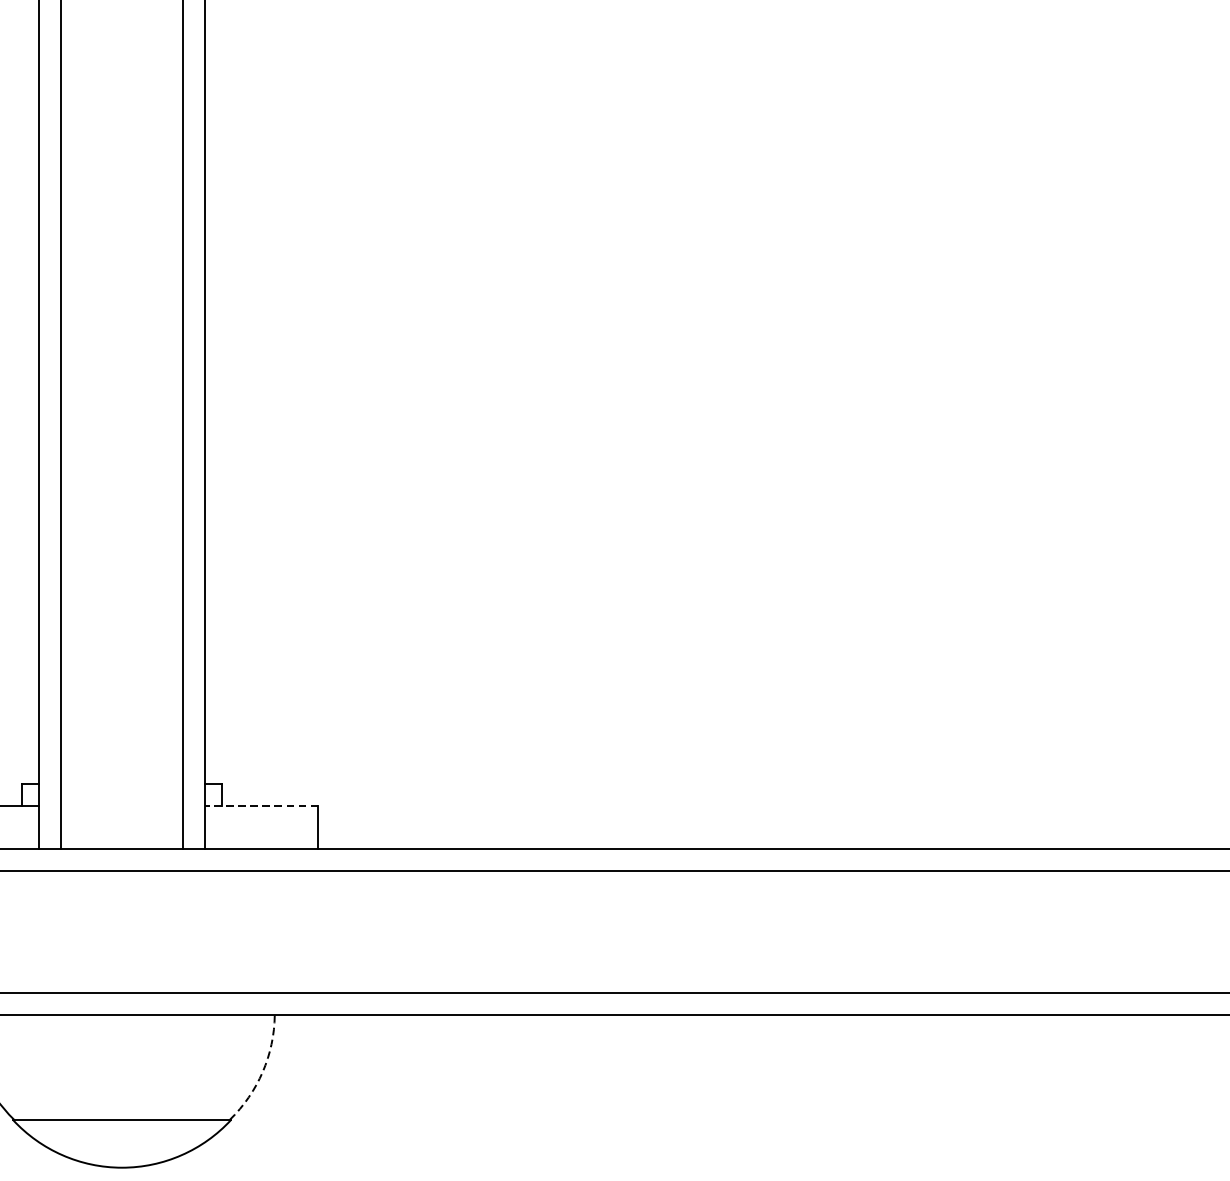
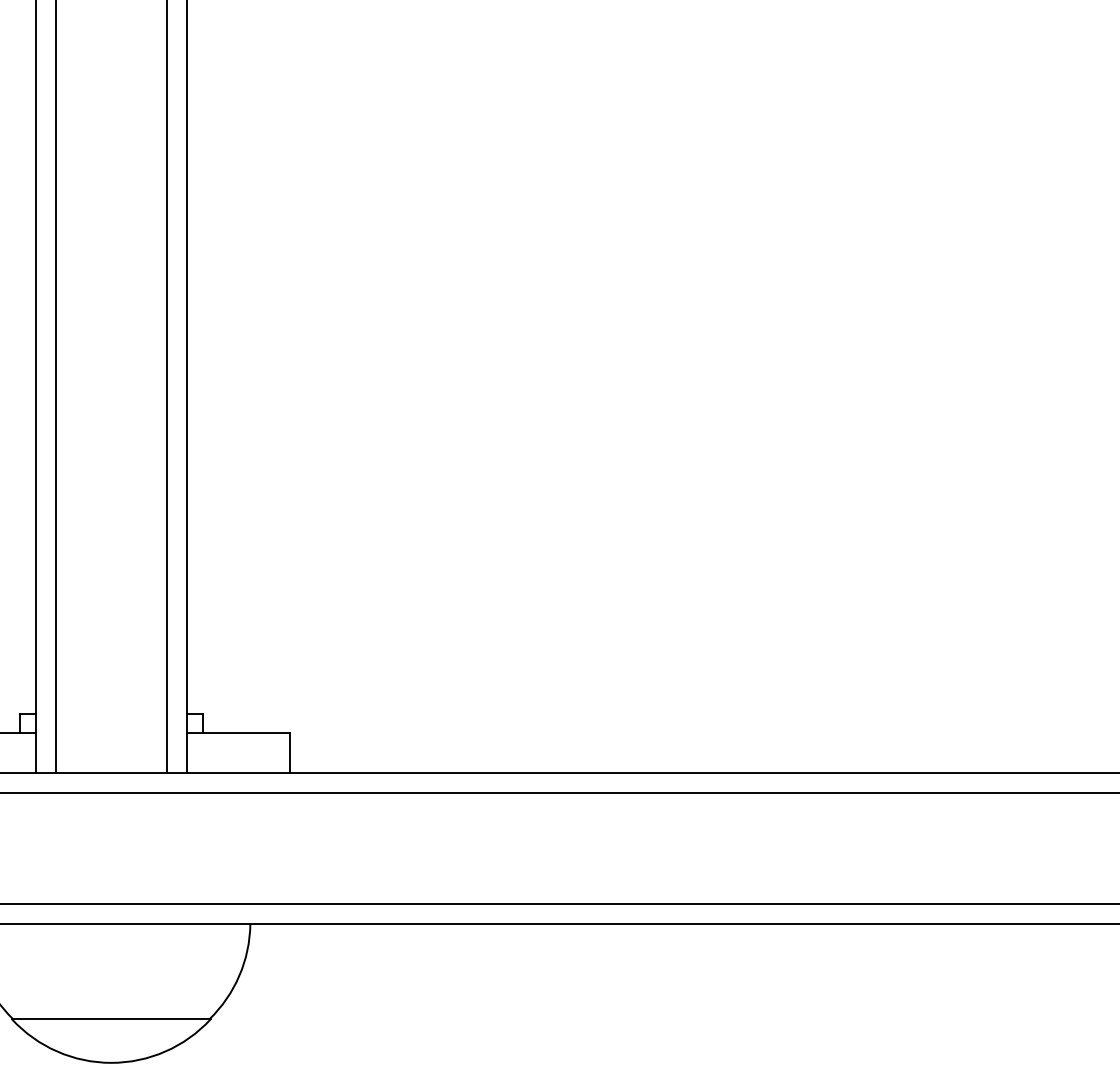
line: (261, 805) -> (238, 733), dashed -> solid
arc: (262, 1071) -> (239, 975), dashed -> solid

